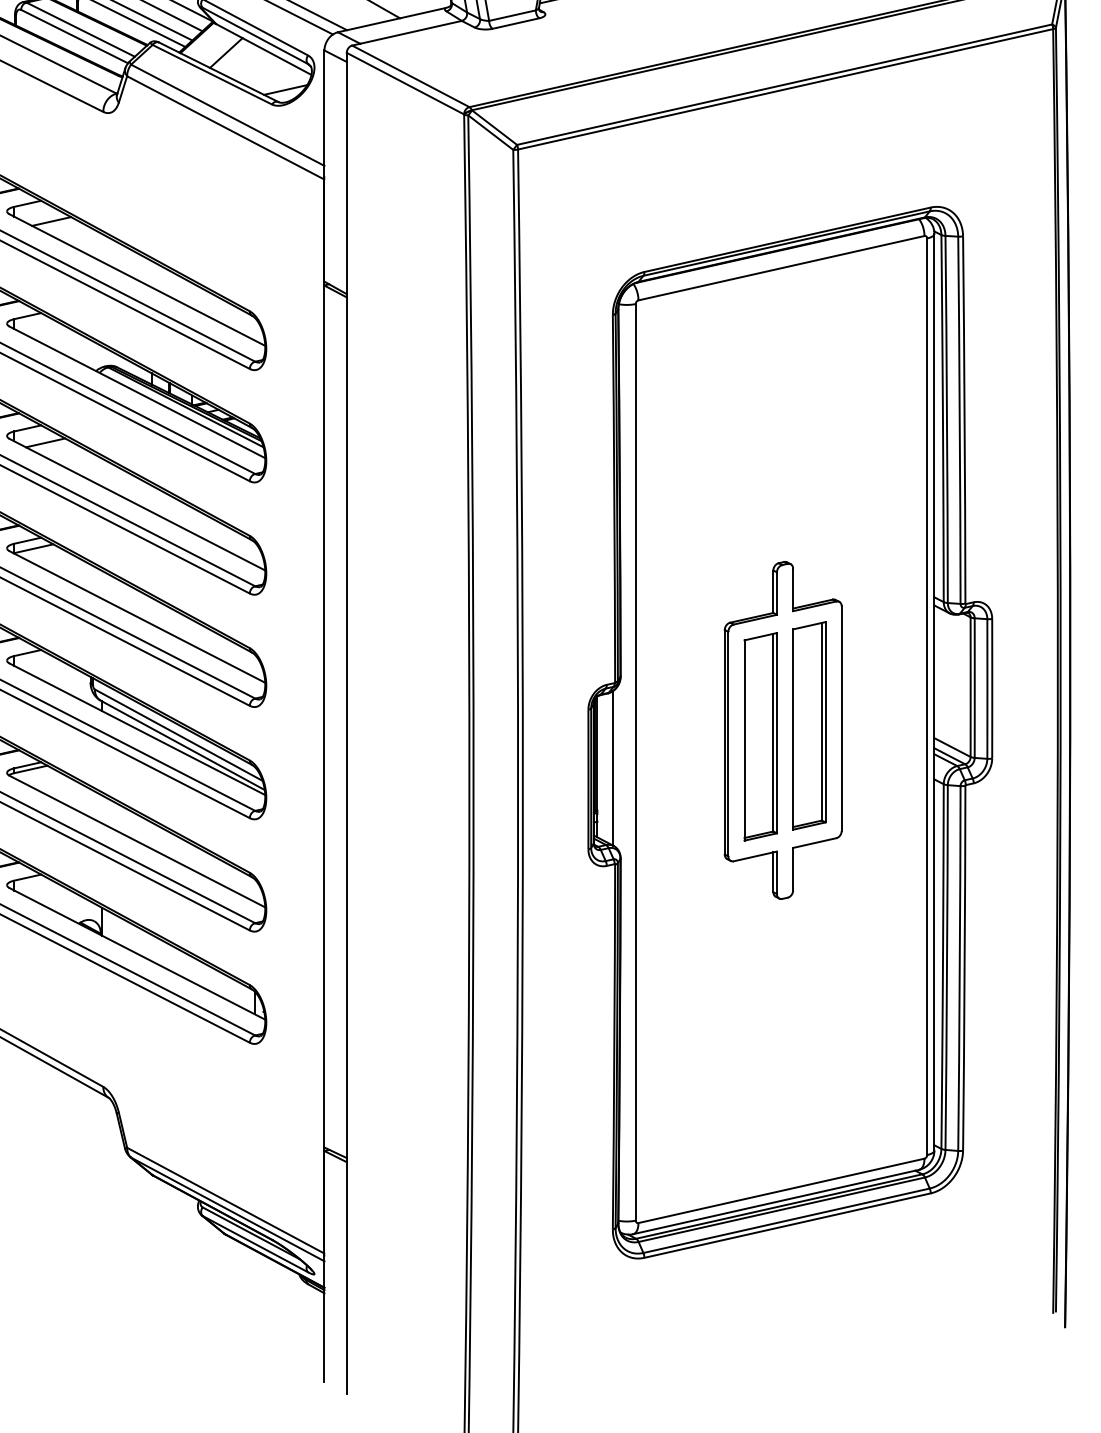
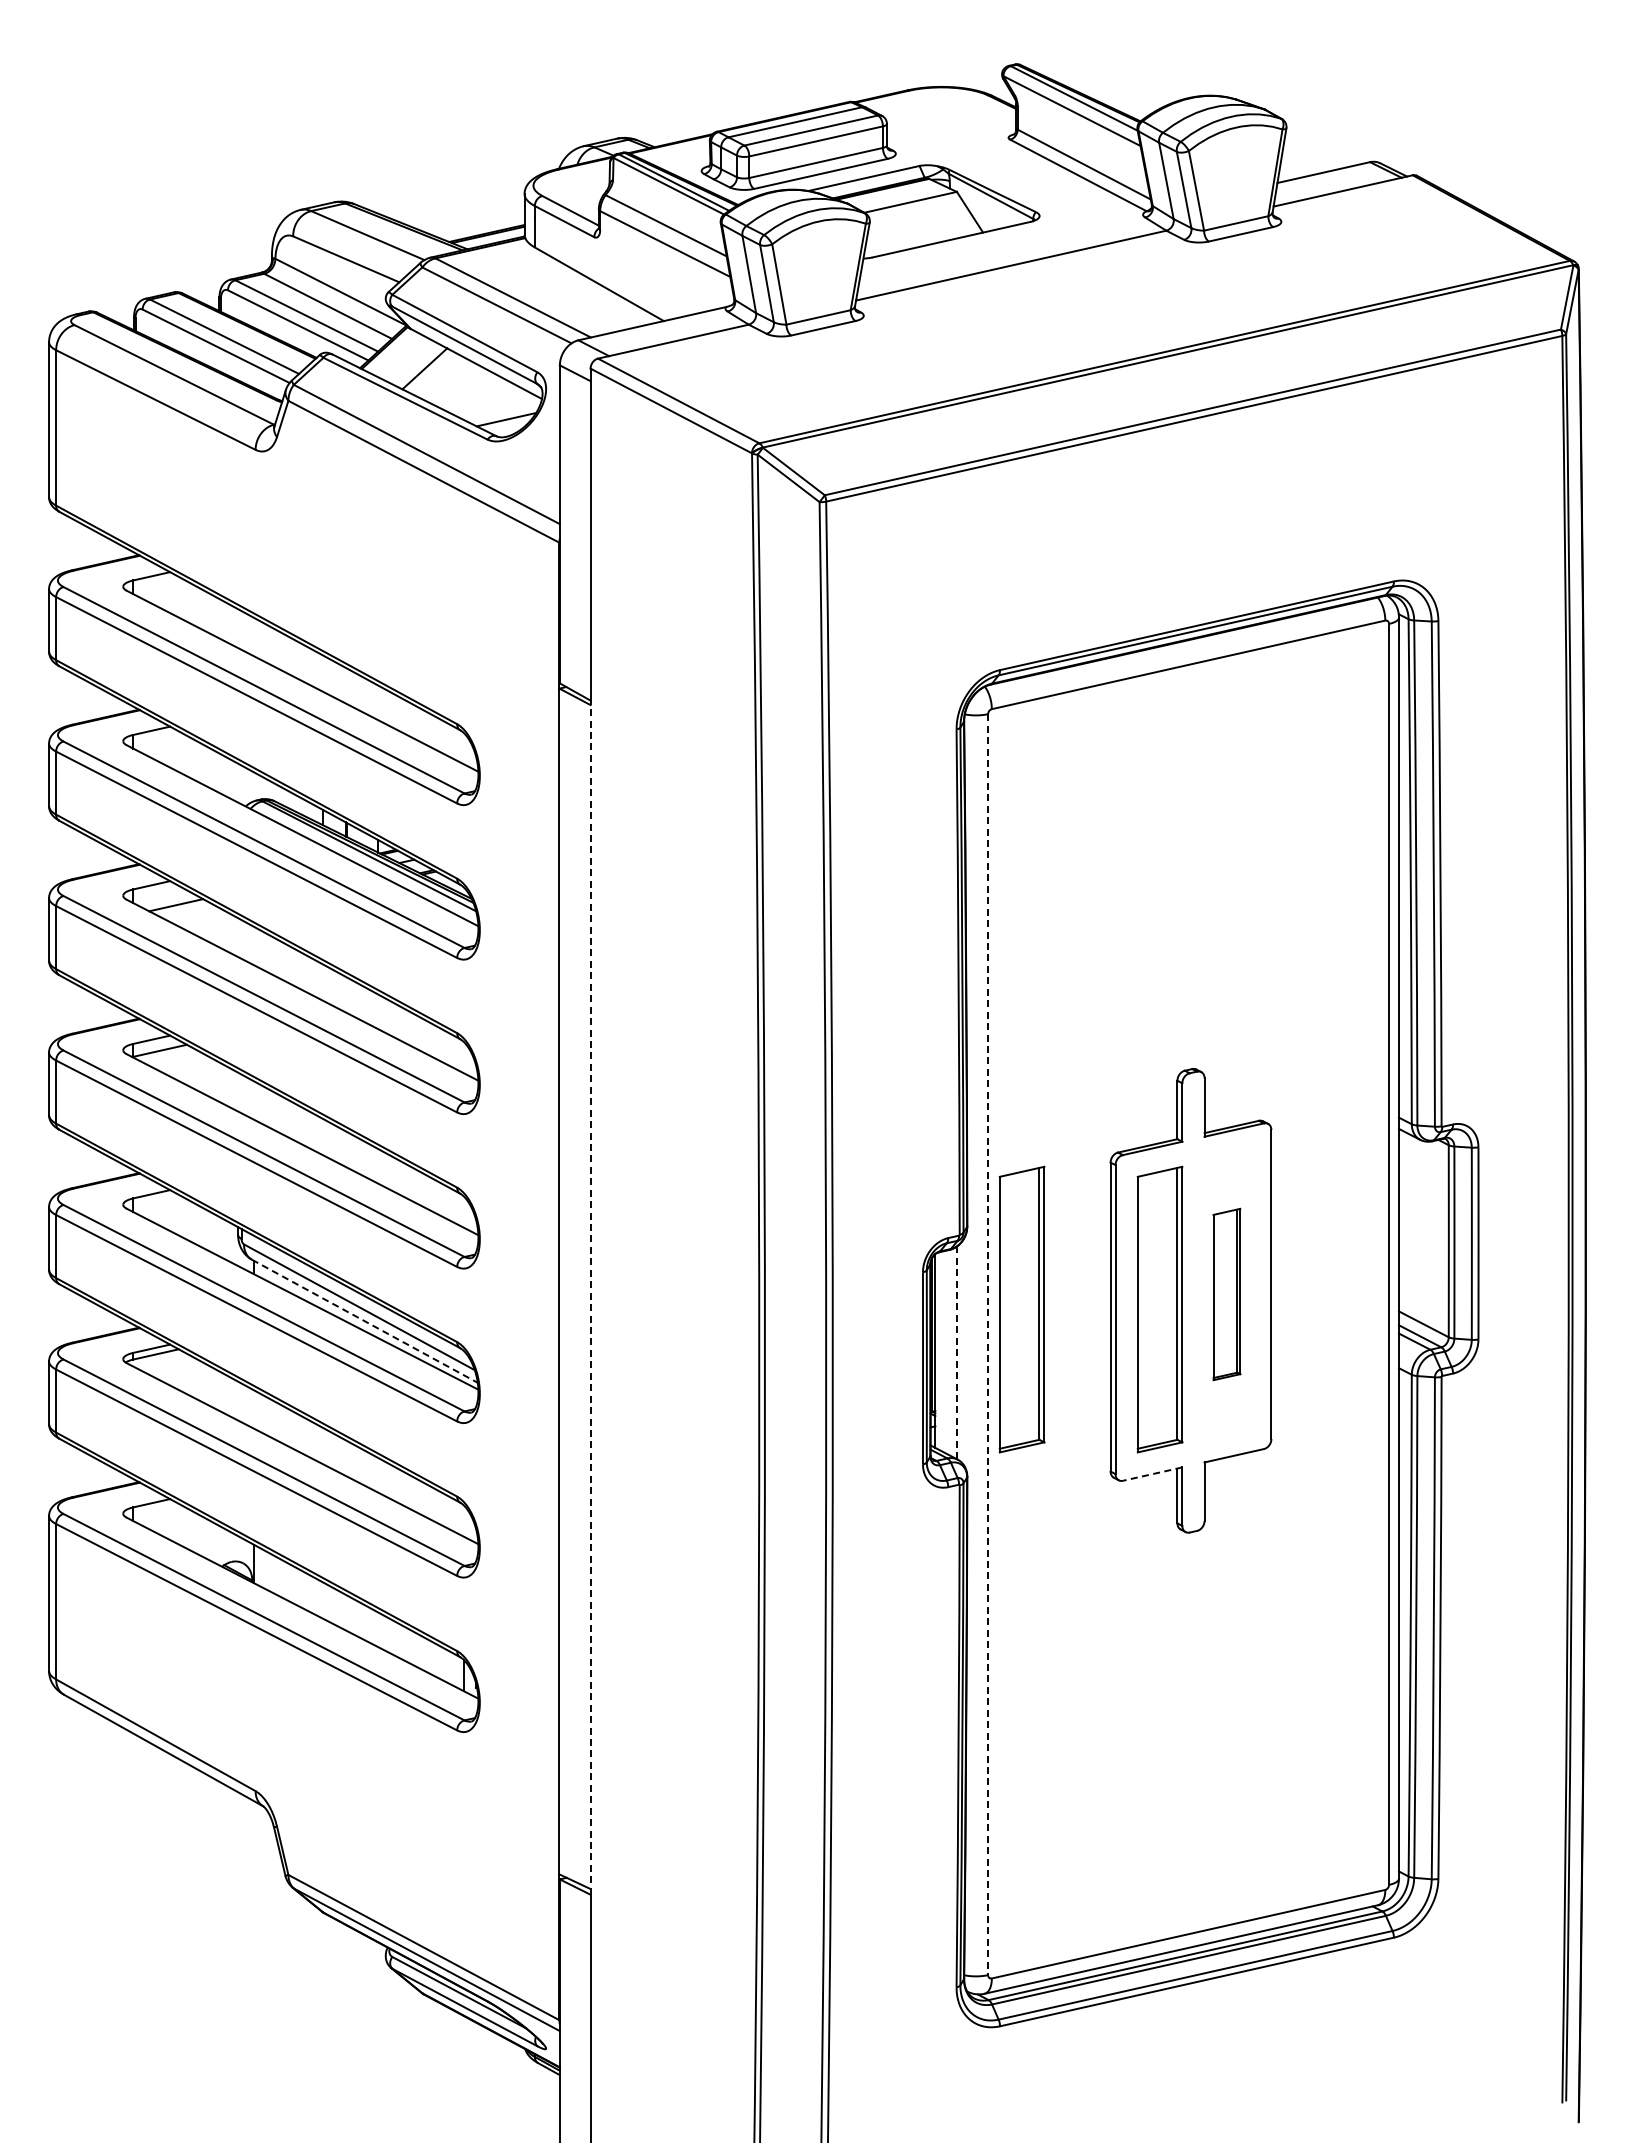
line: (51, 221) -> (184, 600), removed
part: (809, 725) -> (1226, 1294), size x0.6
line: (346, 728) -> (590, 1297), solid -> dashed
part: (660, 736) -> (1021, 1309), added
line: (182, 745) -> (364, 1321), solid -> dashed
line: (636, 762) -> (988, 1345), solid -> dashed
line: (613, 768) -> (957, 1352), solid -> dashed
line: (755, 856) -> (1152, 1474), solid -> dashed

